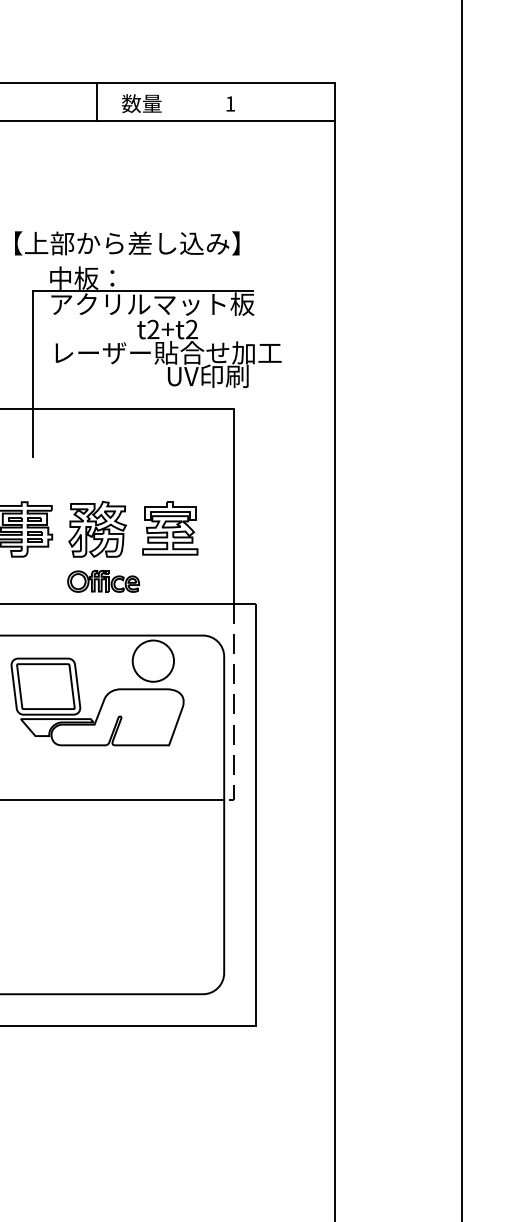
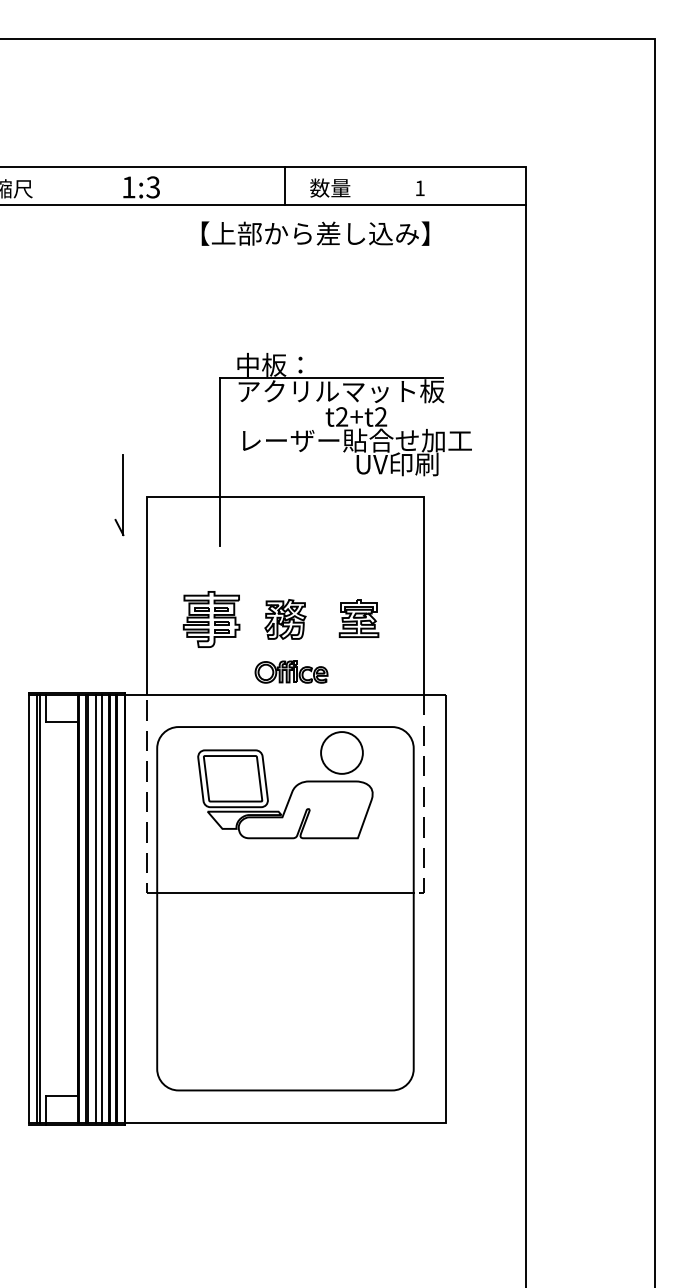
text: (127, 243) -> (315, 233), moved
part: (169, 528) -> (358, 618), size x0.7
part: (97, 529) -> (285, 619), size x0.7

